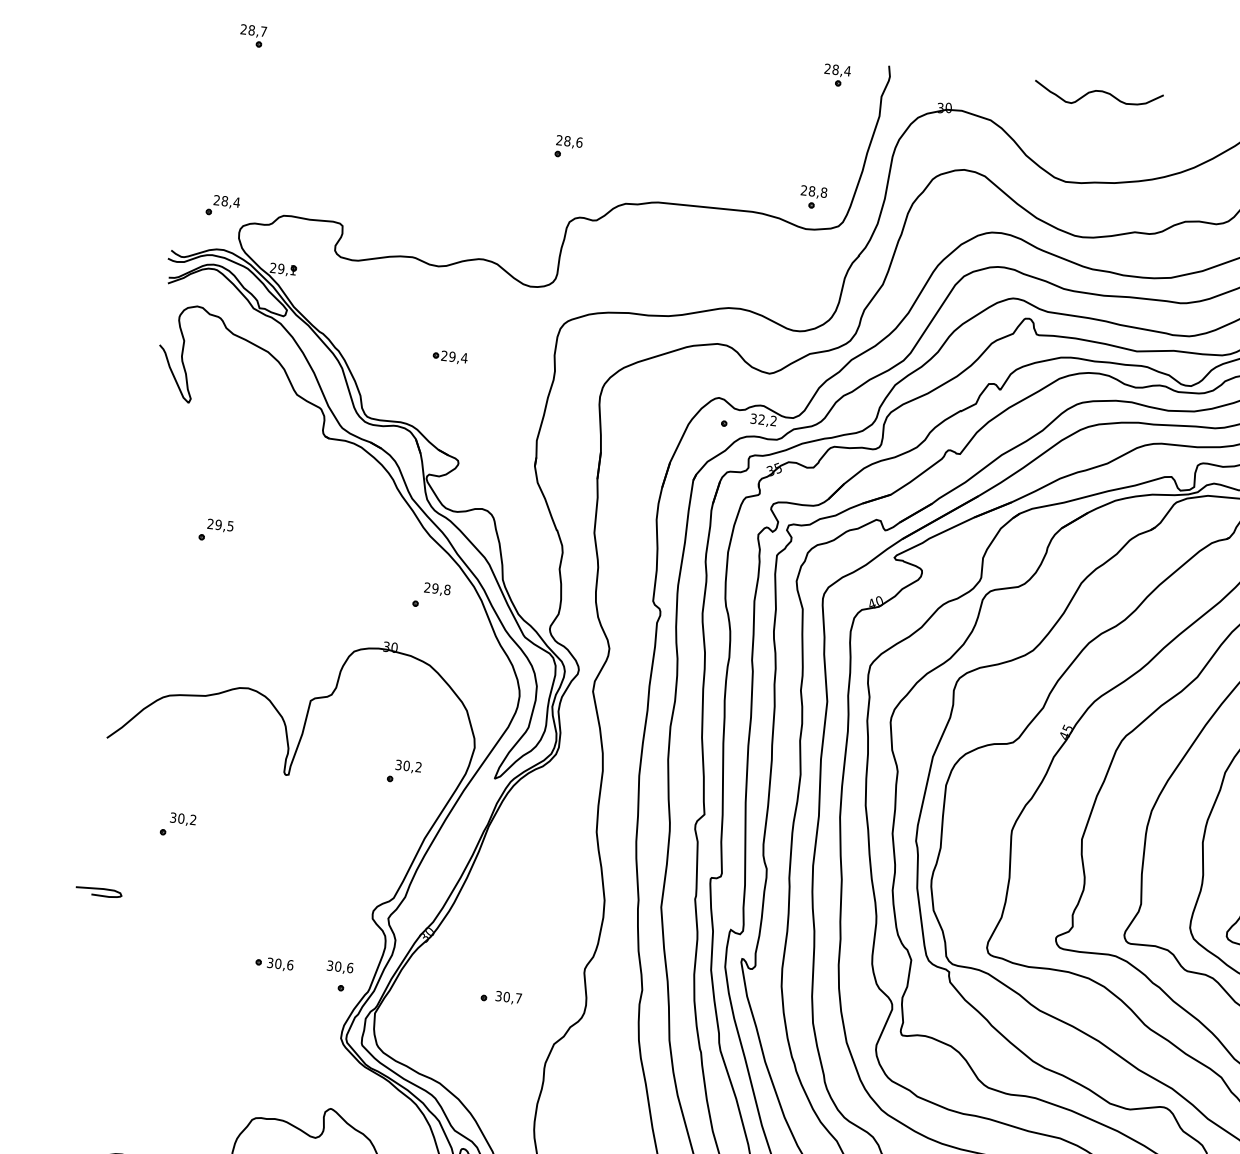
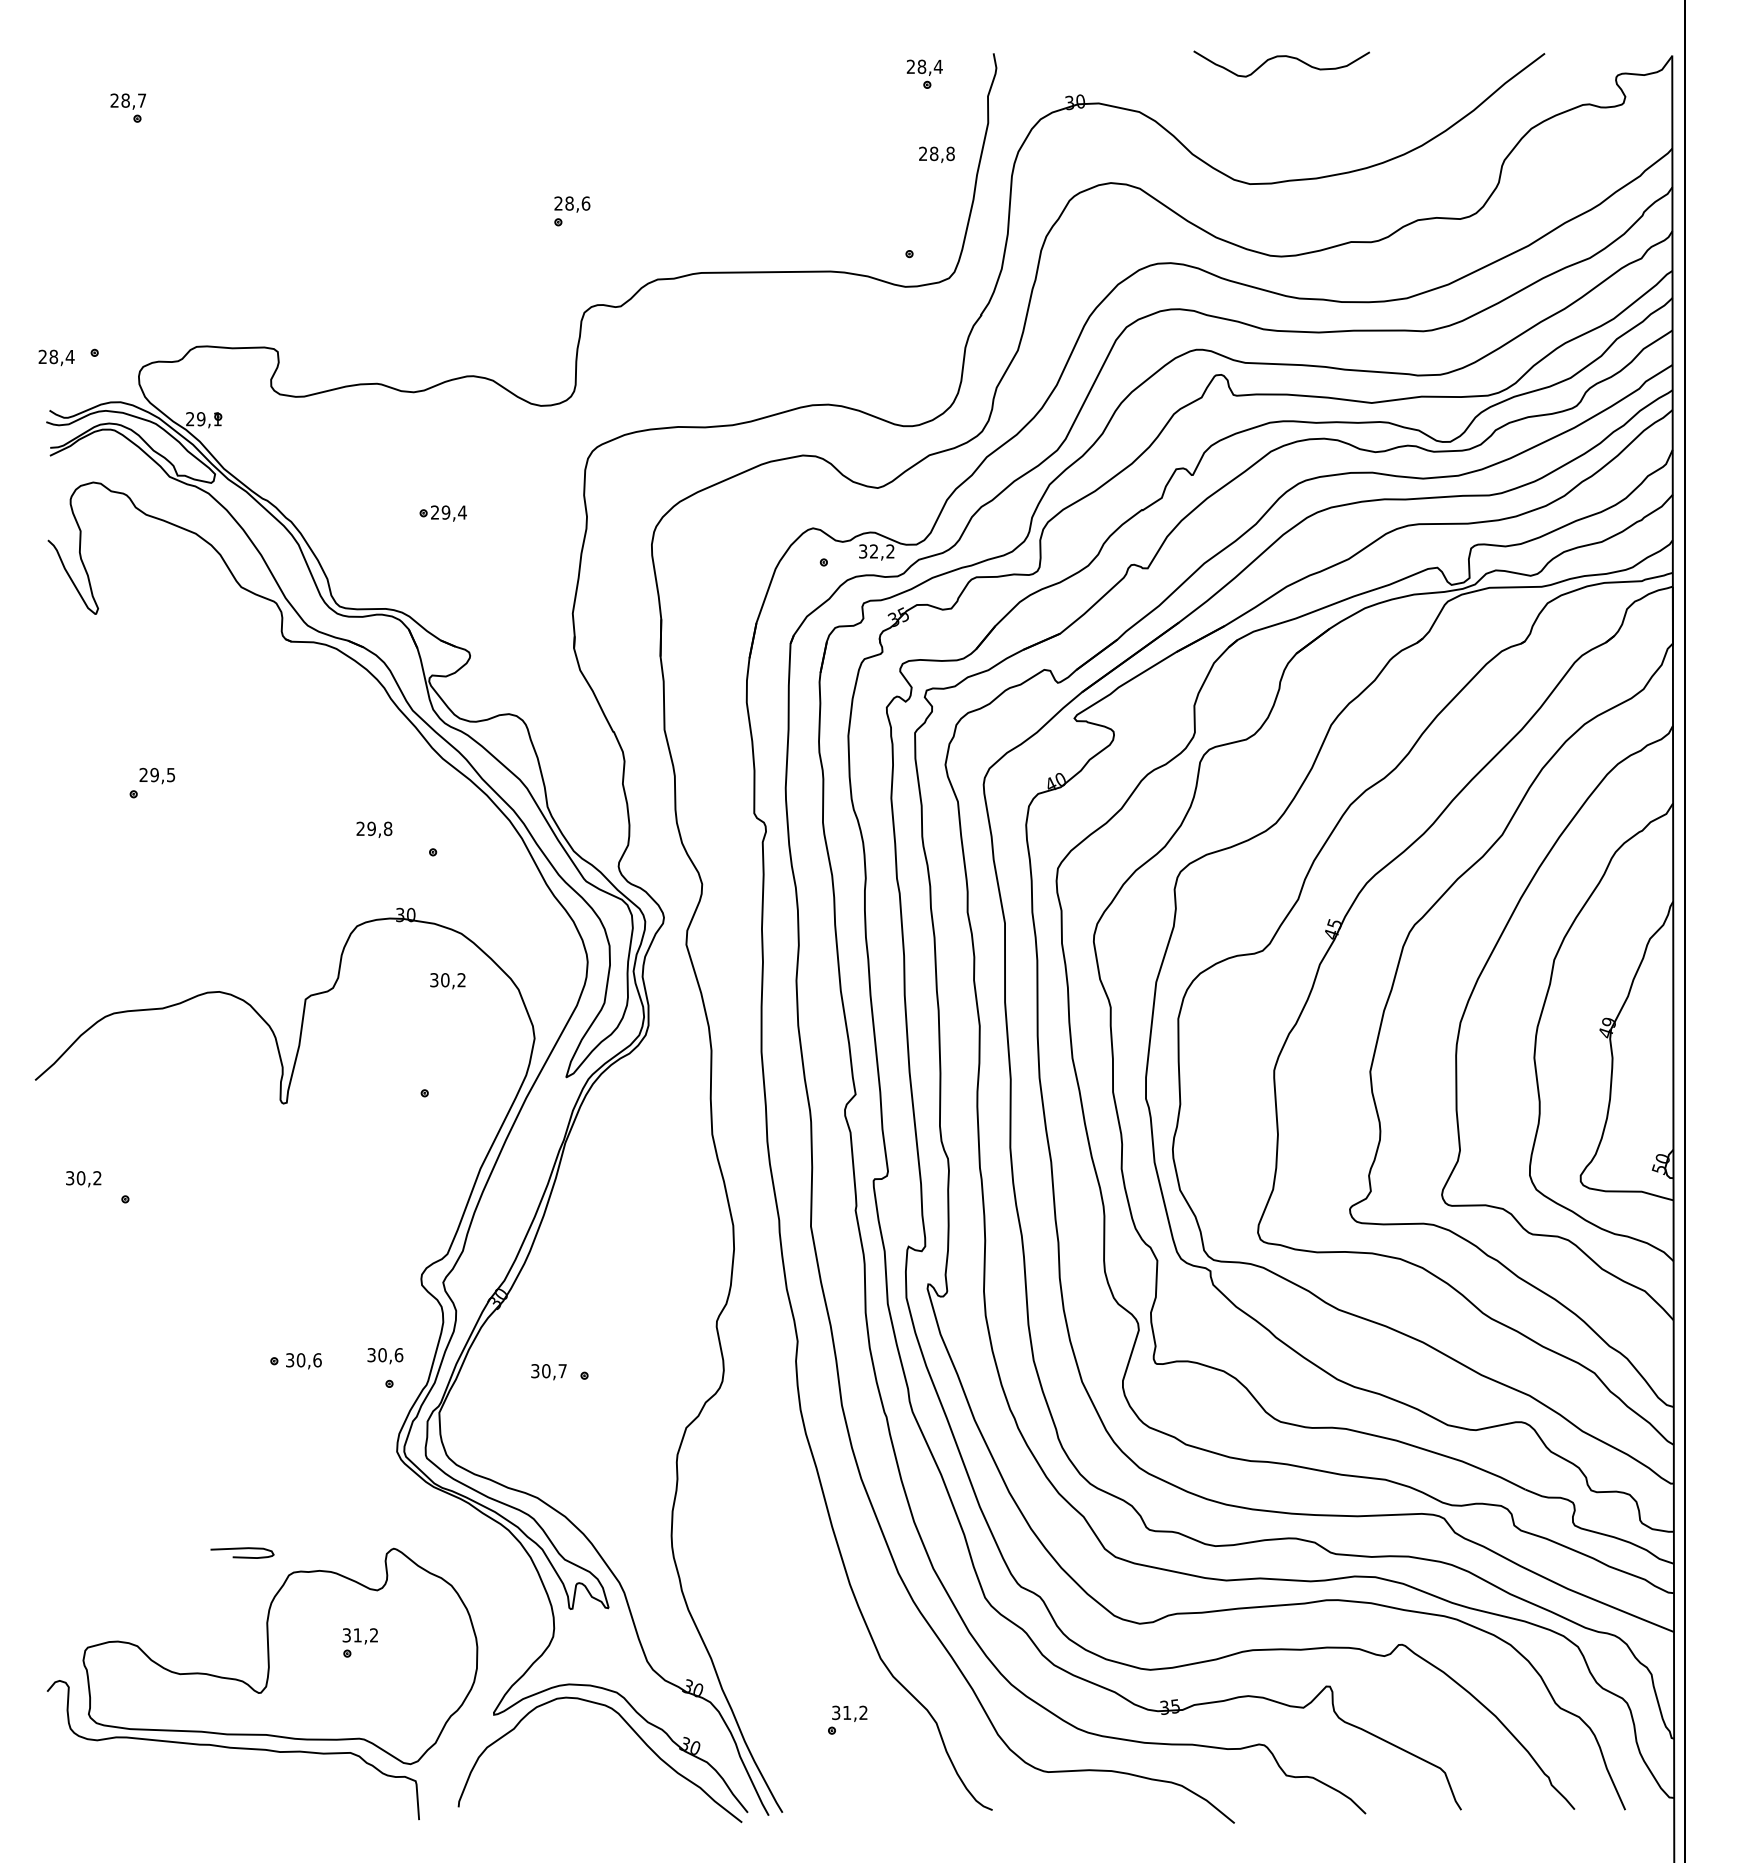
text: (813, 192) -> (936, 154), moved
text: (226, 201) -> (56, 357), moved
text: (437, 589) -> (374, 829), moved
text: (408, 767) -> (447, 981), moved
text: (182, 819) -> (83, 1179), moved
curve: (99, 889) -> (242, 1549), moved
text: (508, 998) -> (548, 1372), moved

